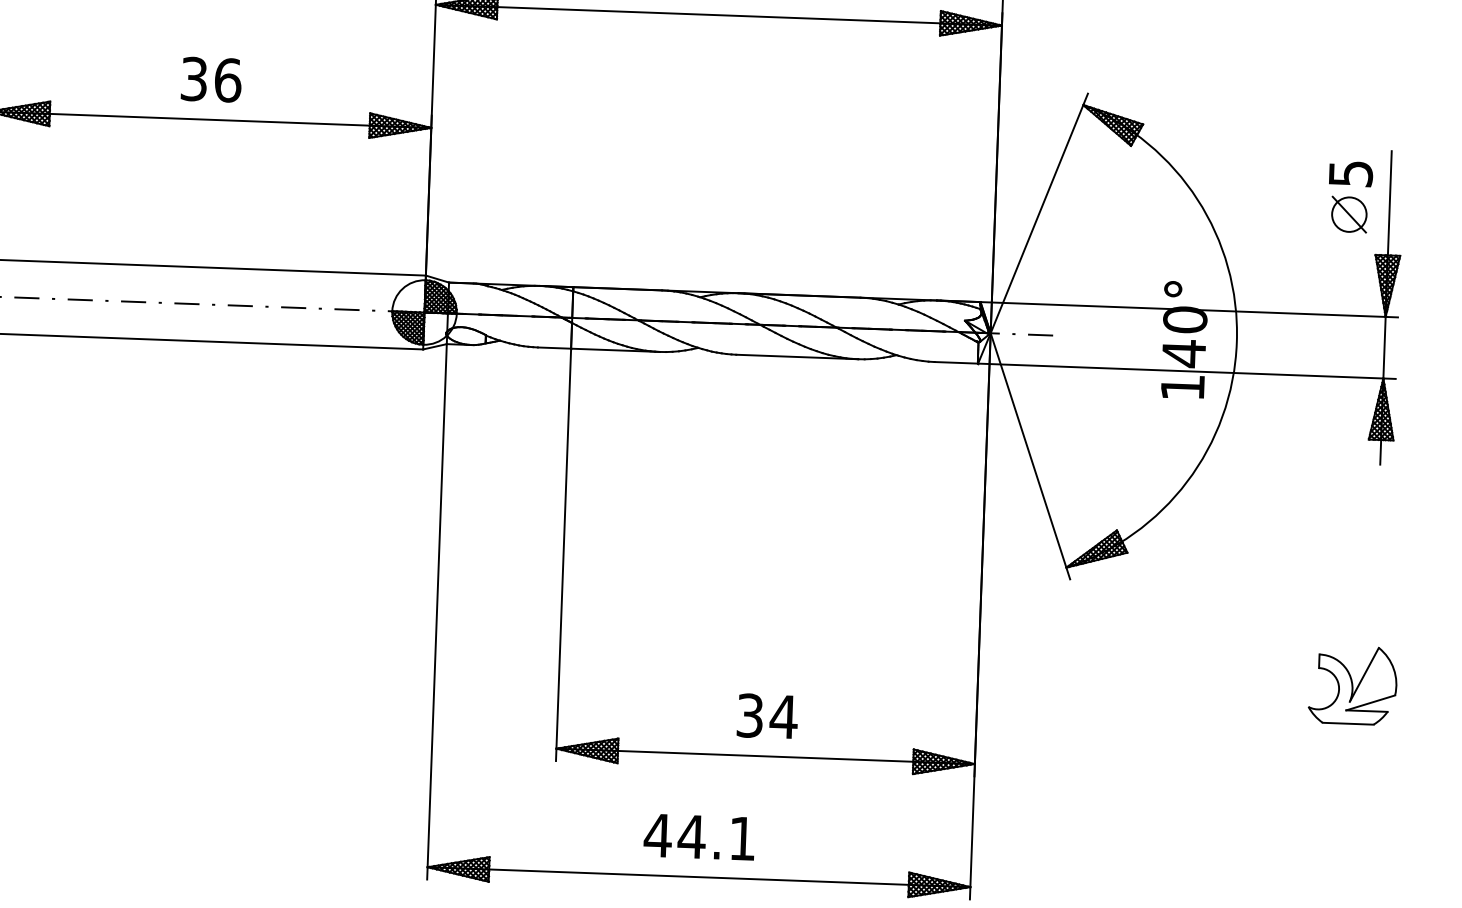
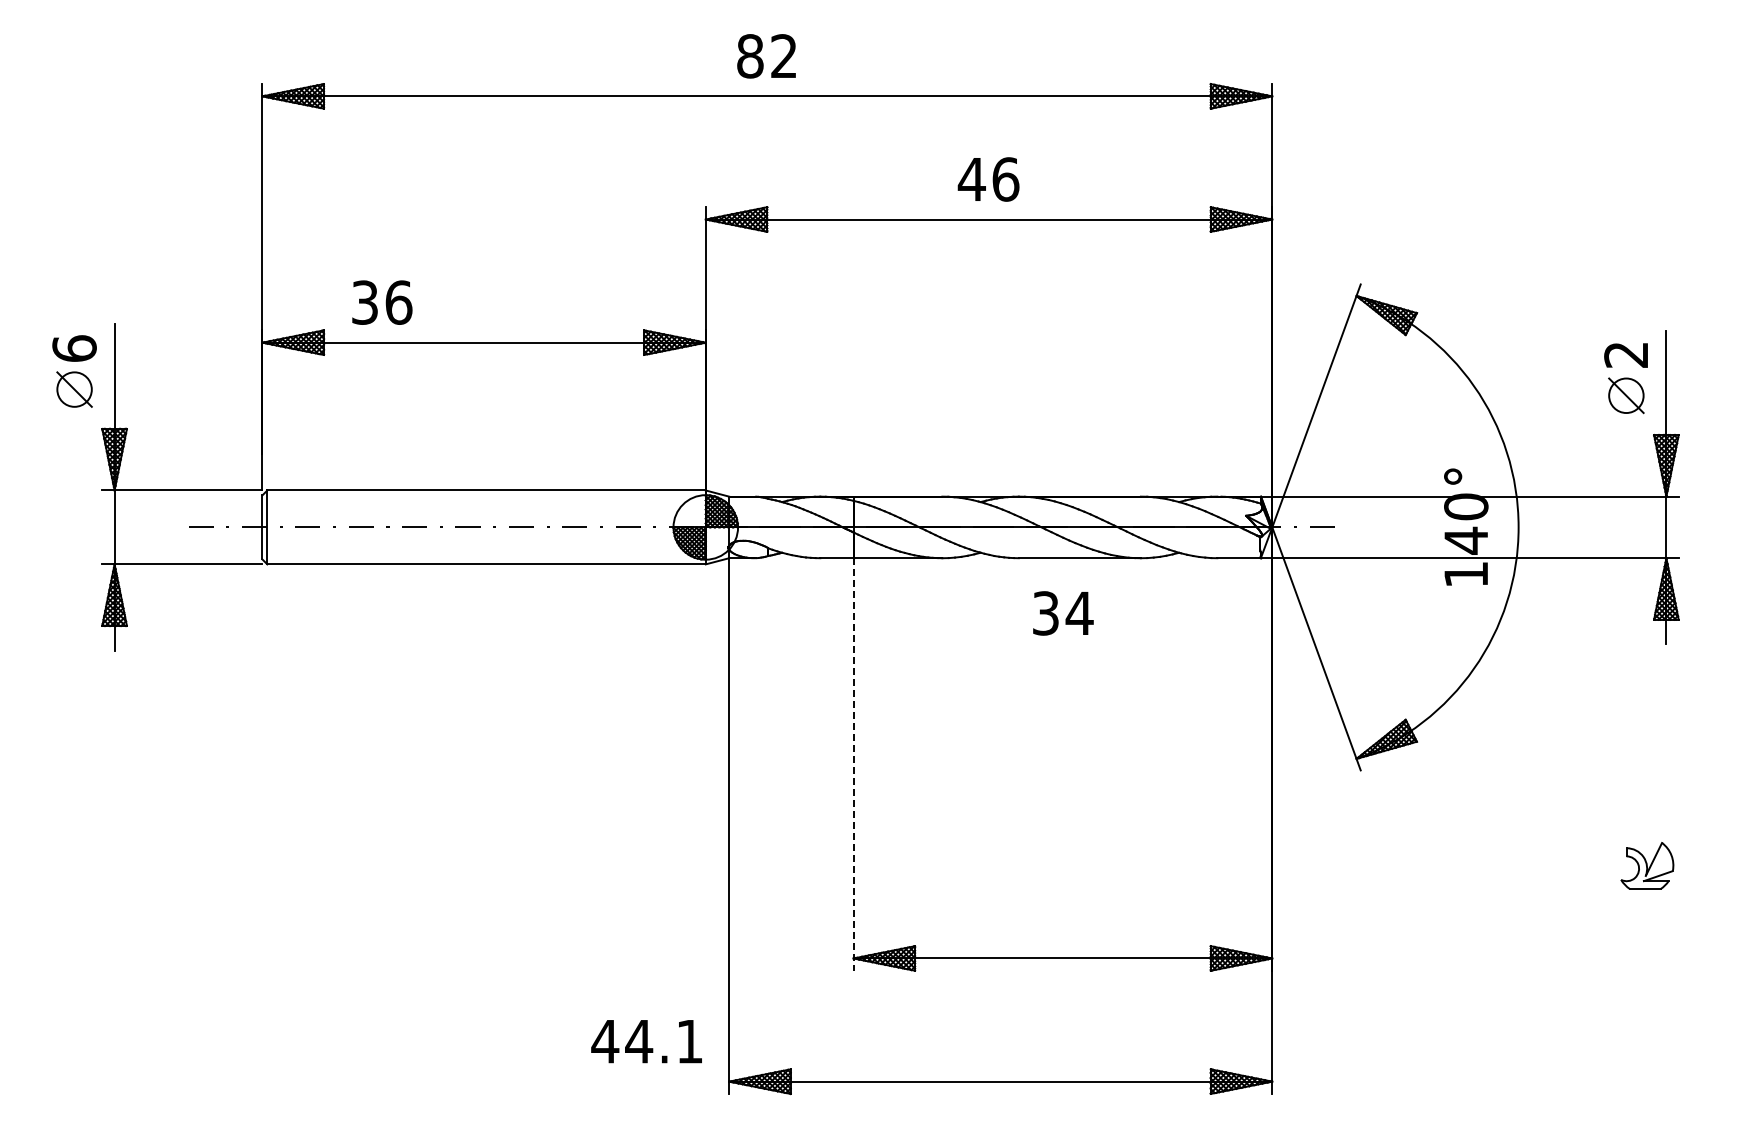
text: (211, 79) -> (382, 302), moved
text: (1350, 173) -> (1626, 354), 5 -> 2
line: (563, 555) -> (853, 765), solid -> dashed
part: (1353, 684) -> (1647, 865), size x0.6
text: (767, 716) -> (1063, 613), moved
text: (699, 837) -> (646, 1041), moved

